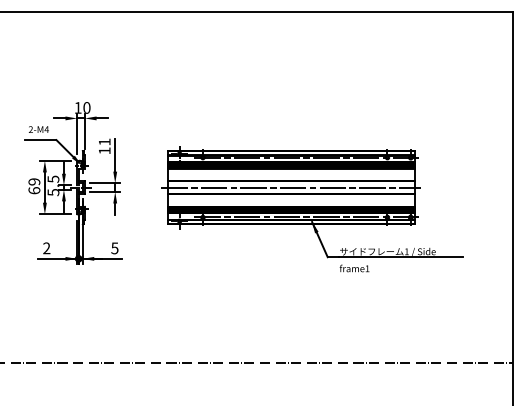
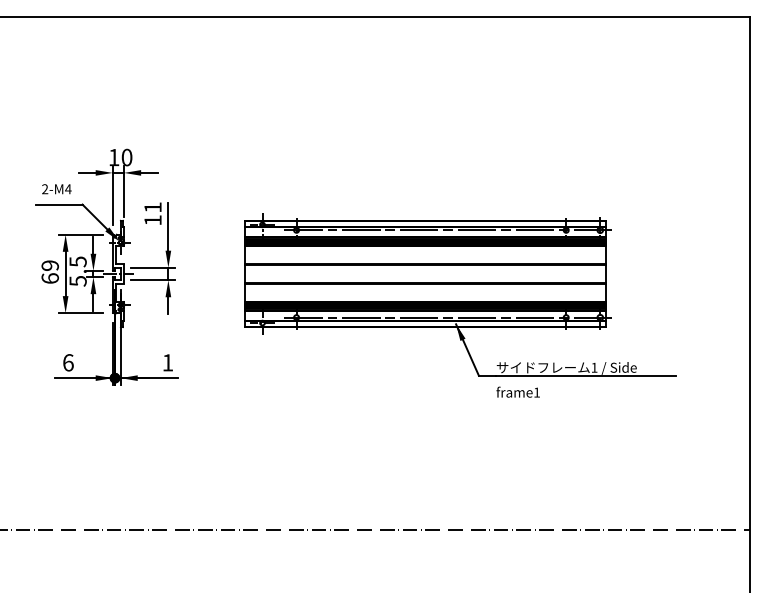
line: (291, 187) -> (425, 273), removed
text: (46, 248) -> (67, 362), 2 -> 6
text: (114, 248) -> (167, 362), 5 -> 1

